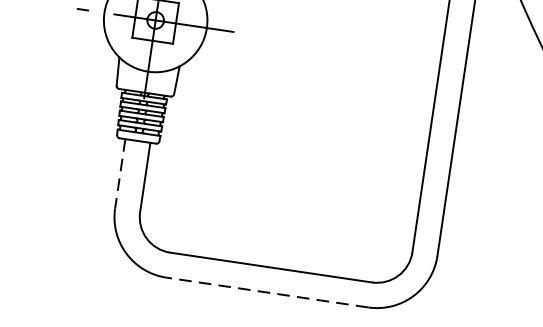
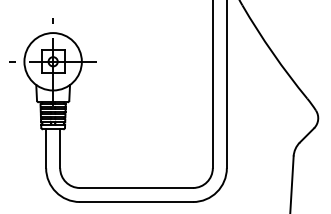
line: (120, 175) -> (46, 149), dashed -> solid
line: (267, 293) -> (136, 202), dashed -> solid

